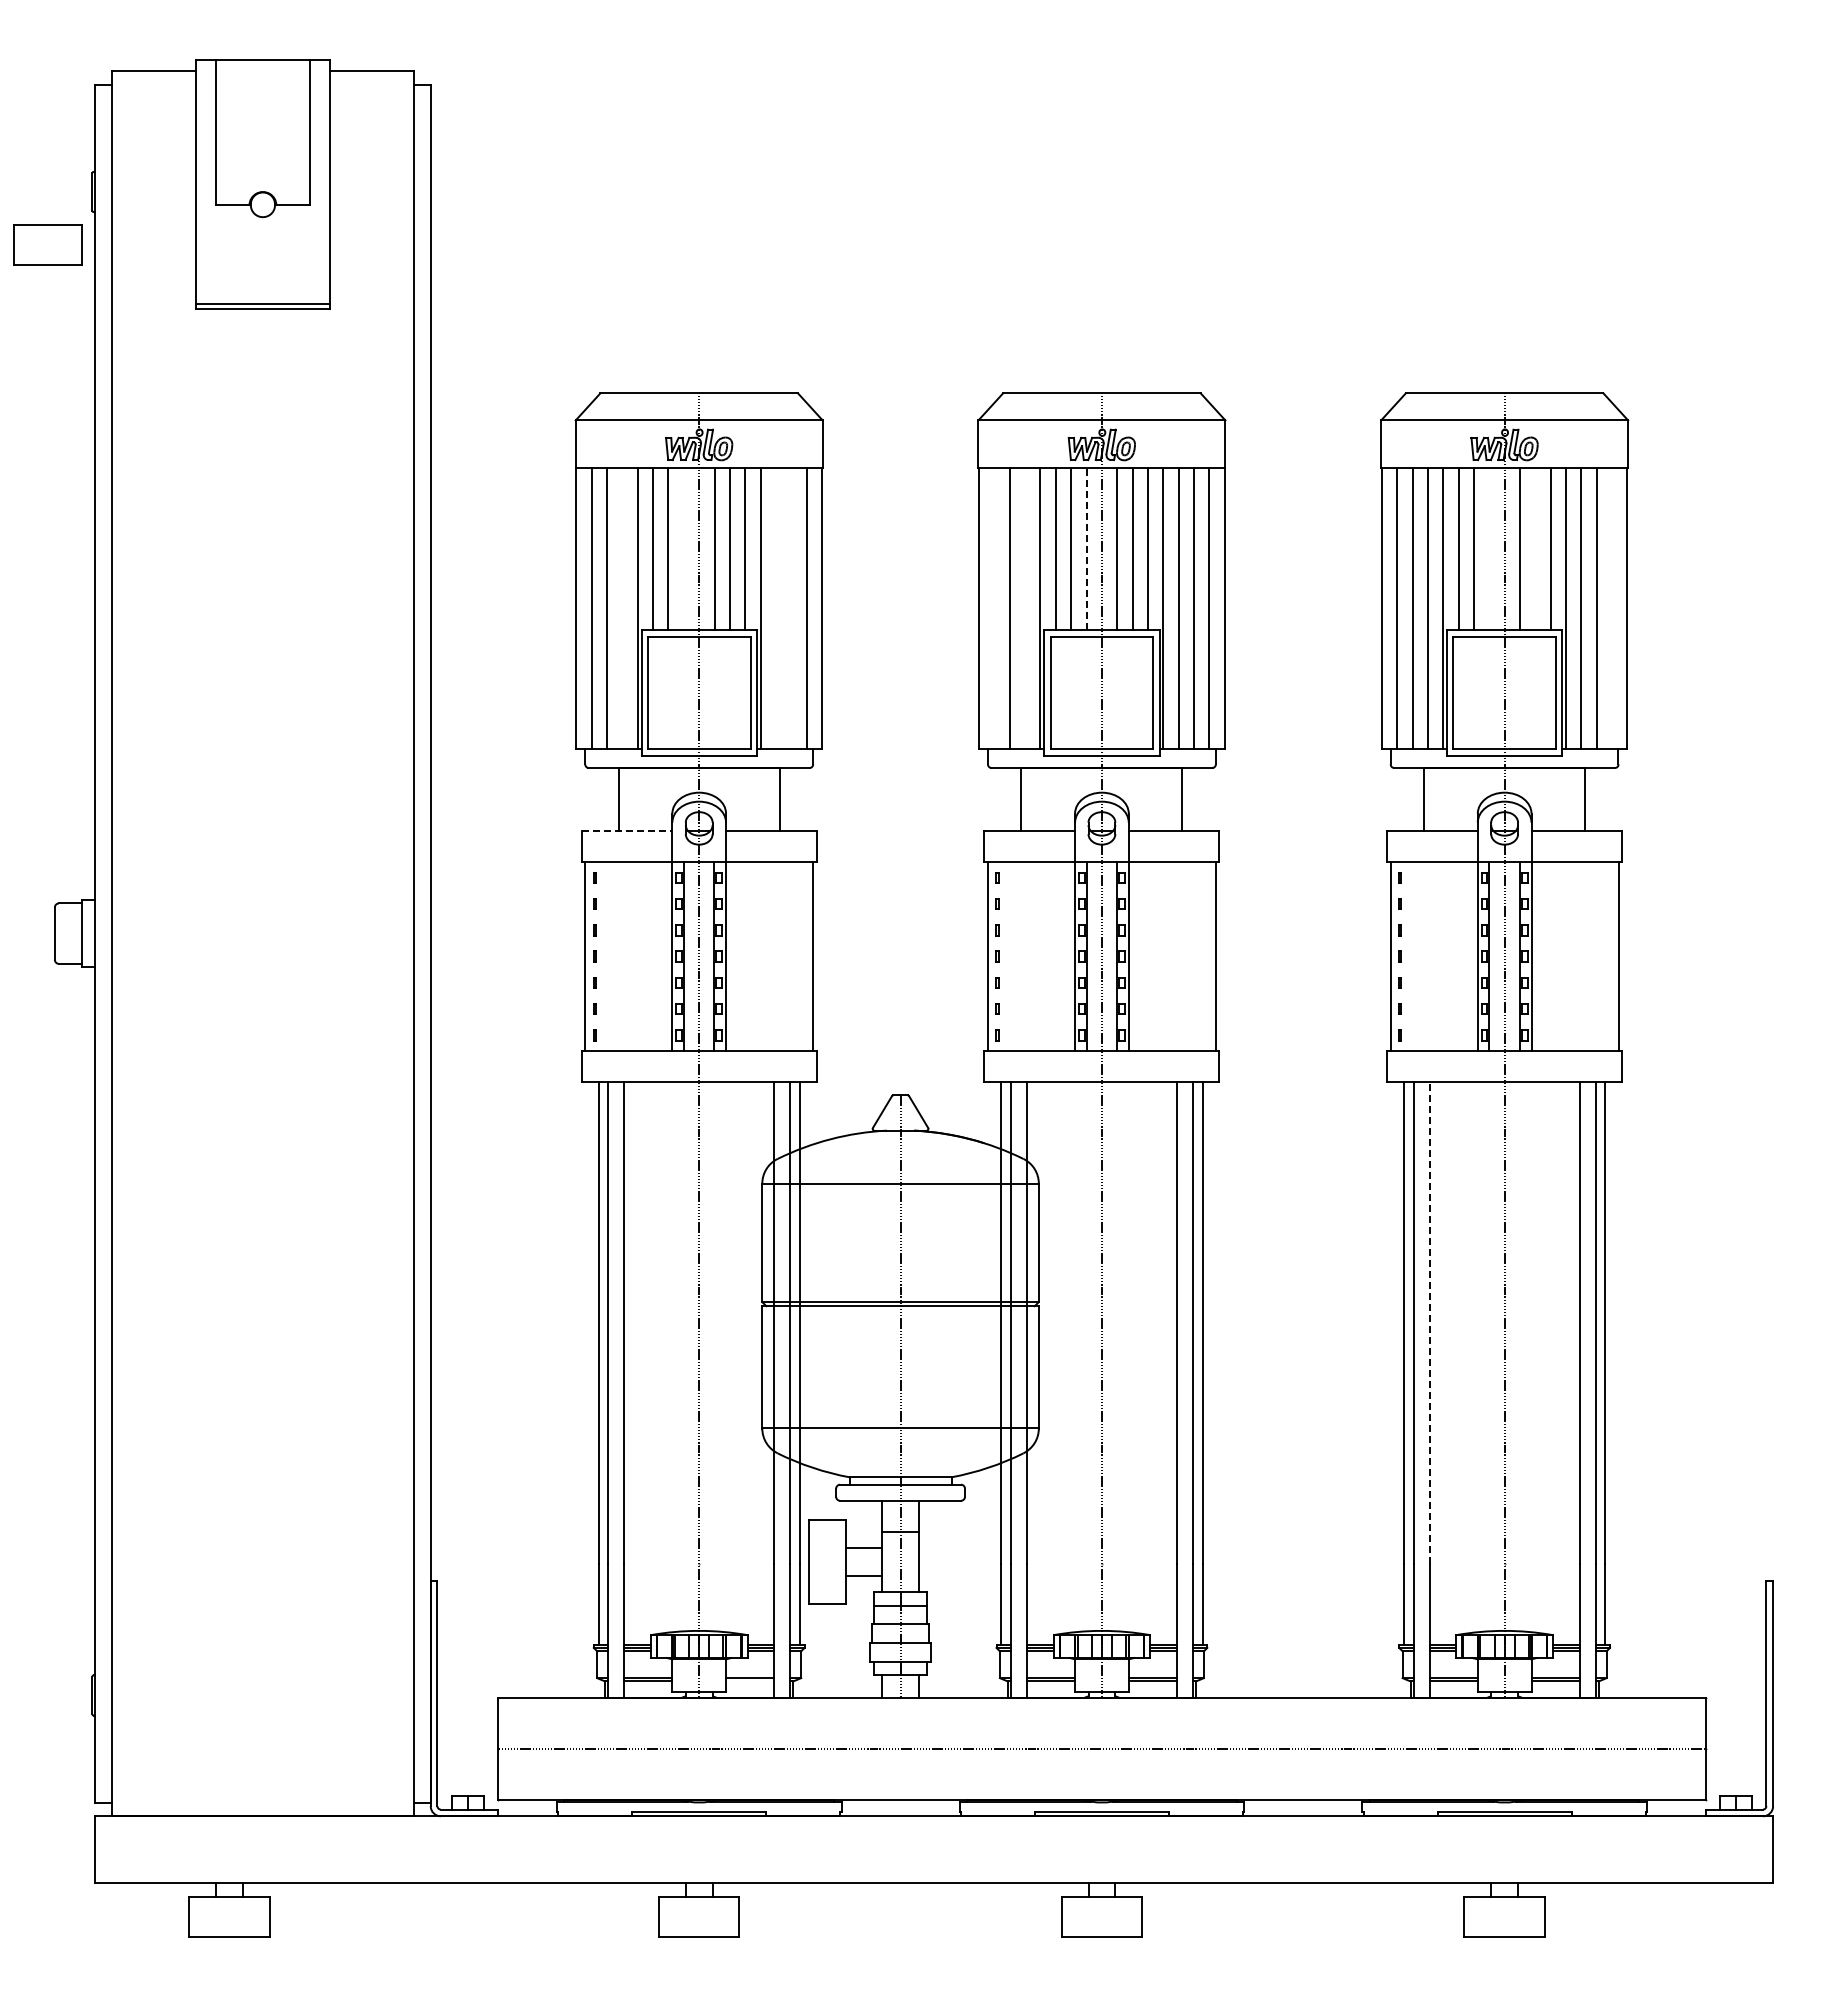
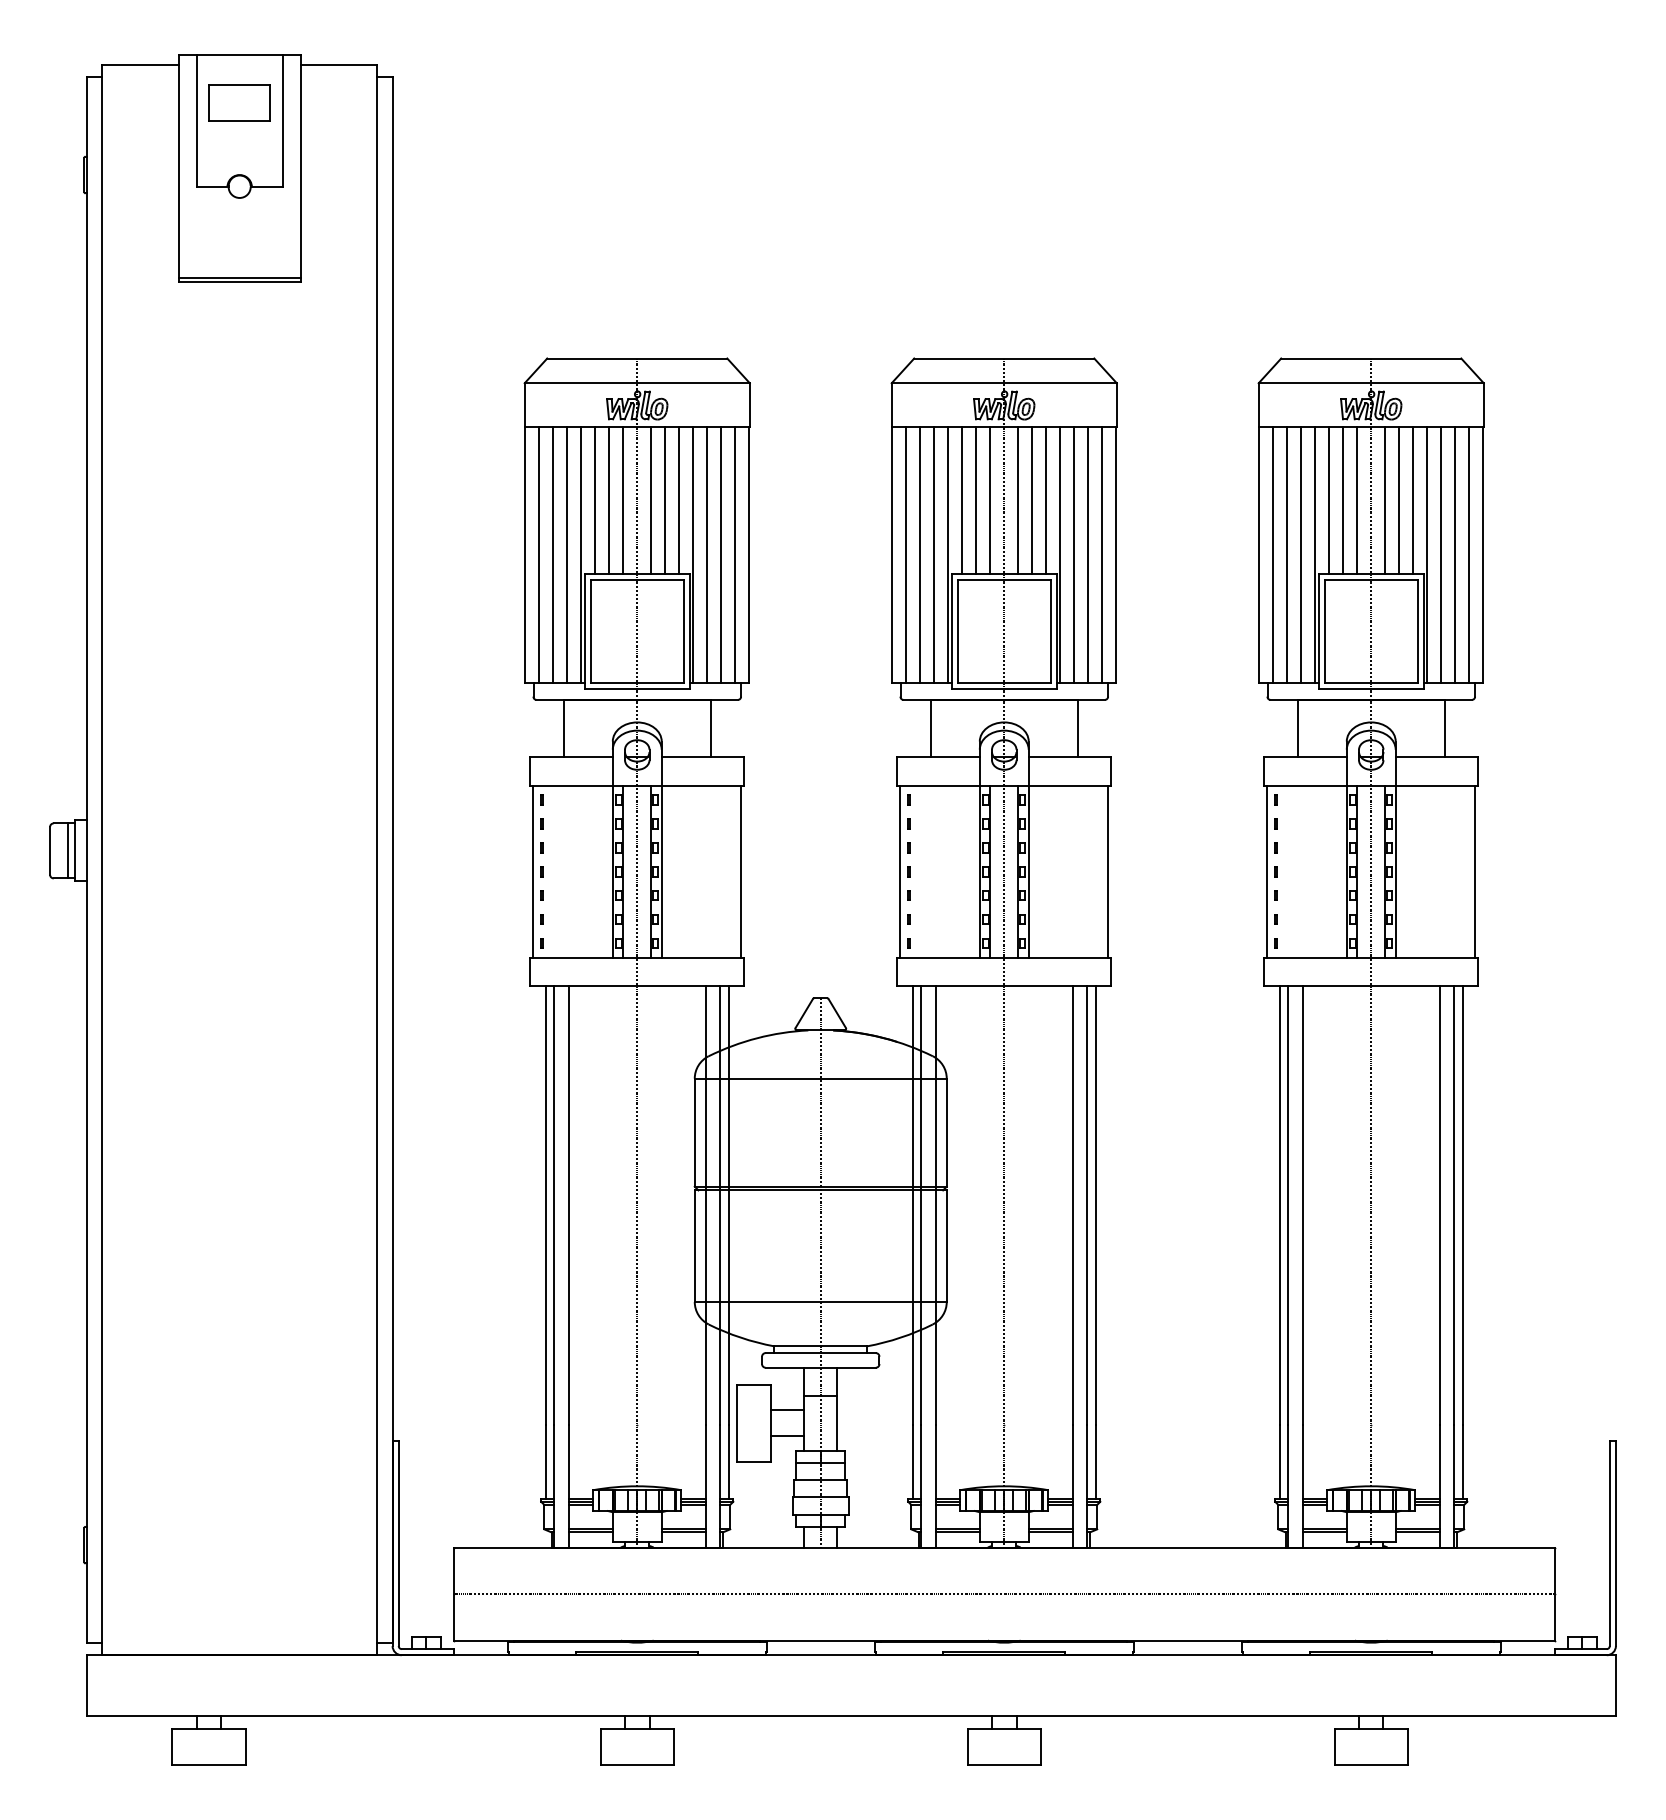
part: (47, 244) -> (239, 102), moved
line: (683, 548) -> (622, 499), added
line: (1489, 548) -> (1357, 499), added
line: (1535, 548) -> (1399, 499), added
line: (1086, 549) -> (990, 500), dashed -> solid
line: (622, 608) -> (567, 554), added
line: (776, 608) -> (707, 554), added
line: (791, 608) -> (721, 554), added
line: (994, 608) -> (906, 554), added
line: (1025, 608) -> (934, 554), added
line: (1612, 608) -> (1469, 554), added
line: (627, 830) -> (571, 756), dashed -> solid
line: (75, 933) -> (68, 850), added
line: (1429, 1323) -> (1302, 1206), dashed -> solid
line: (750, 1681) -> (684, 1532), added

